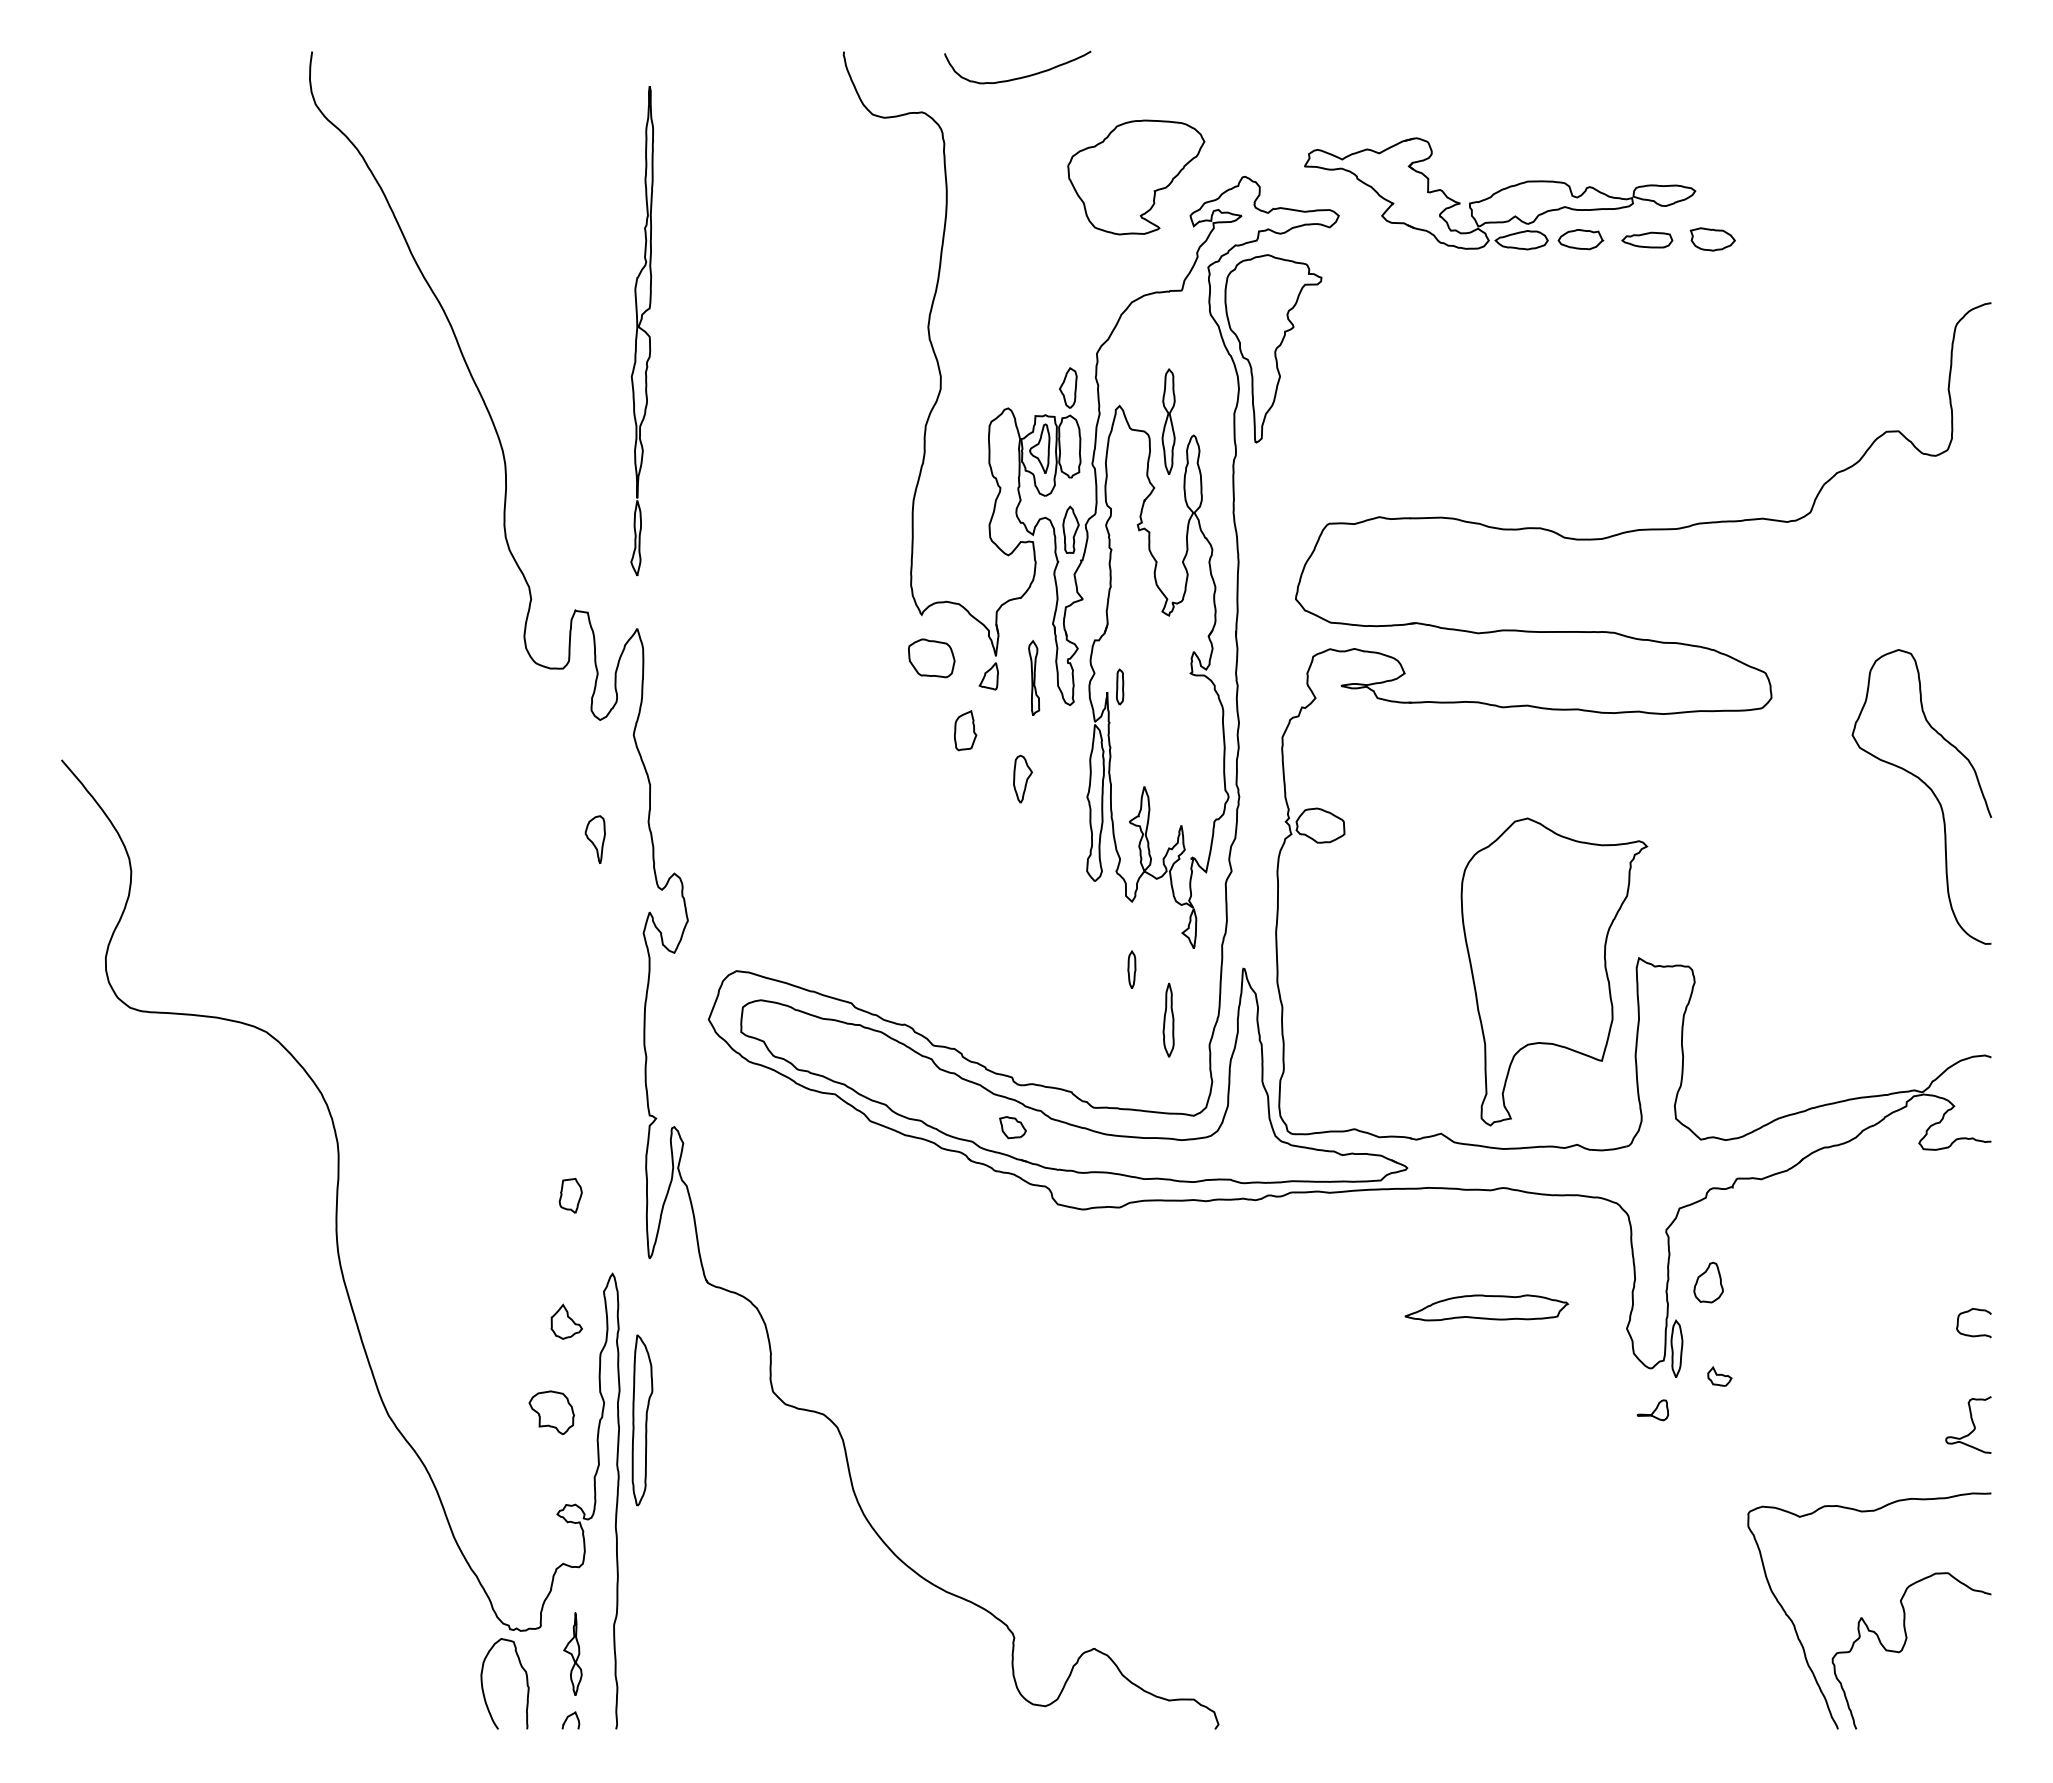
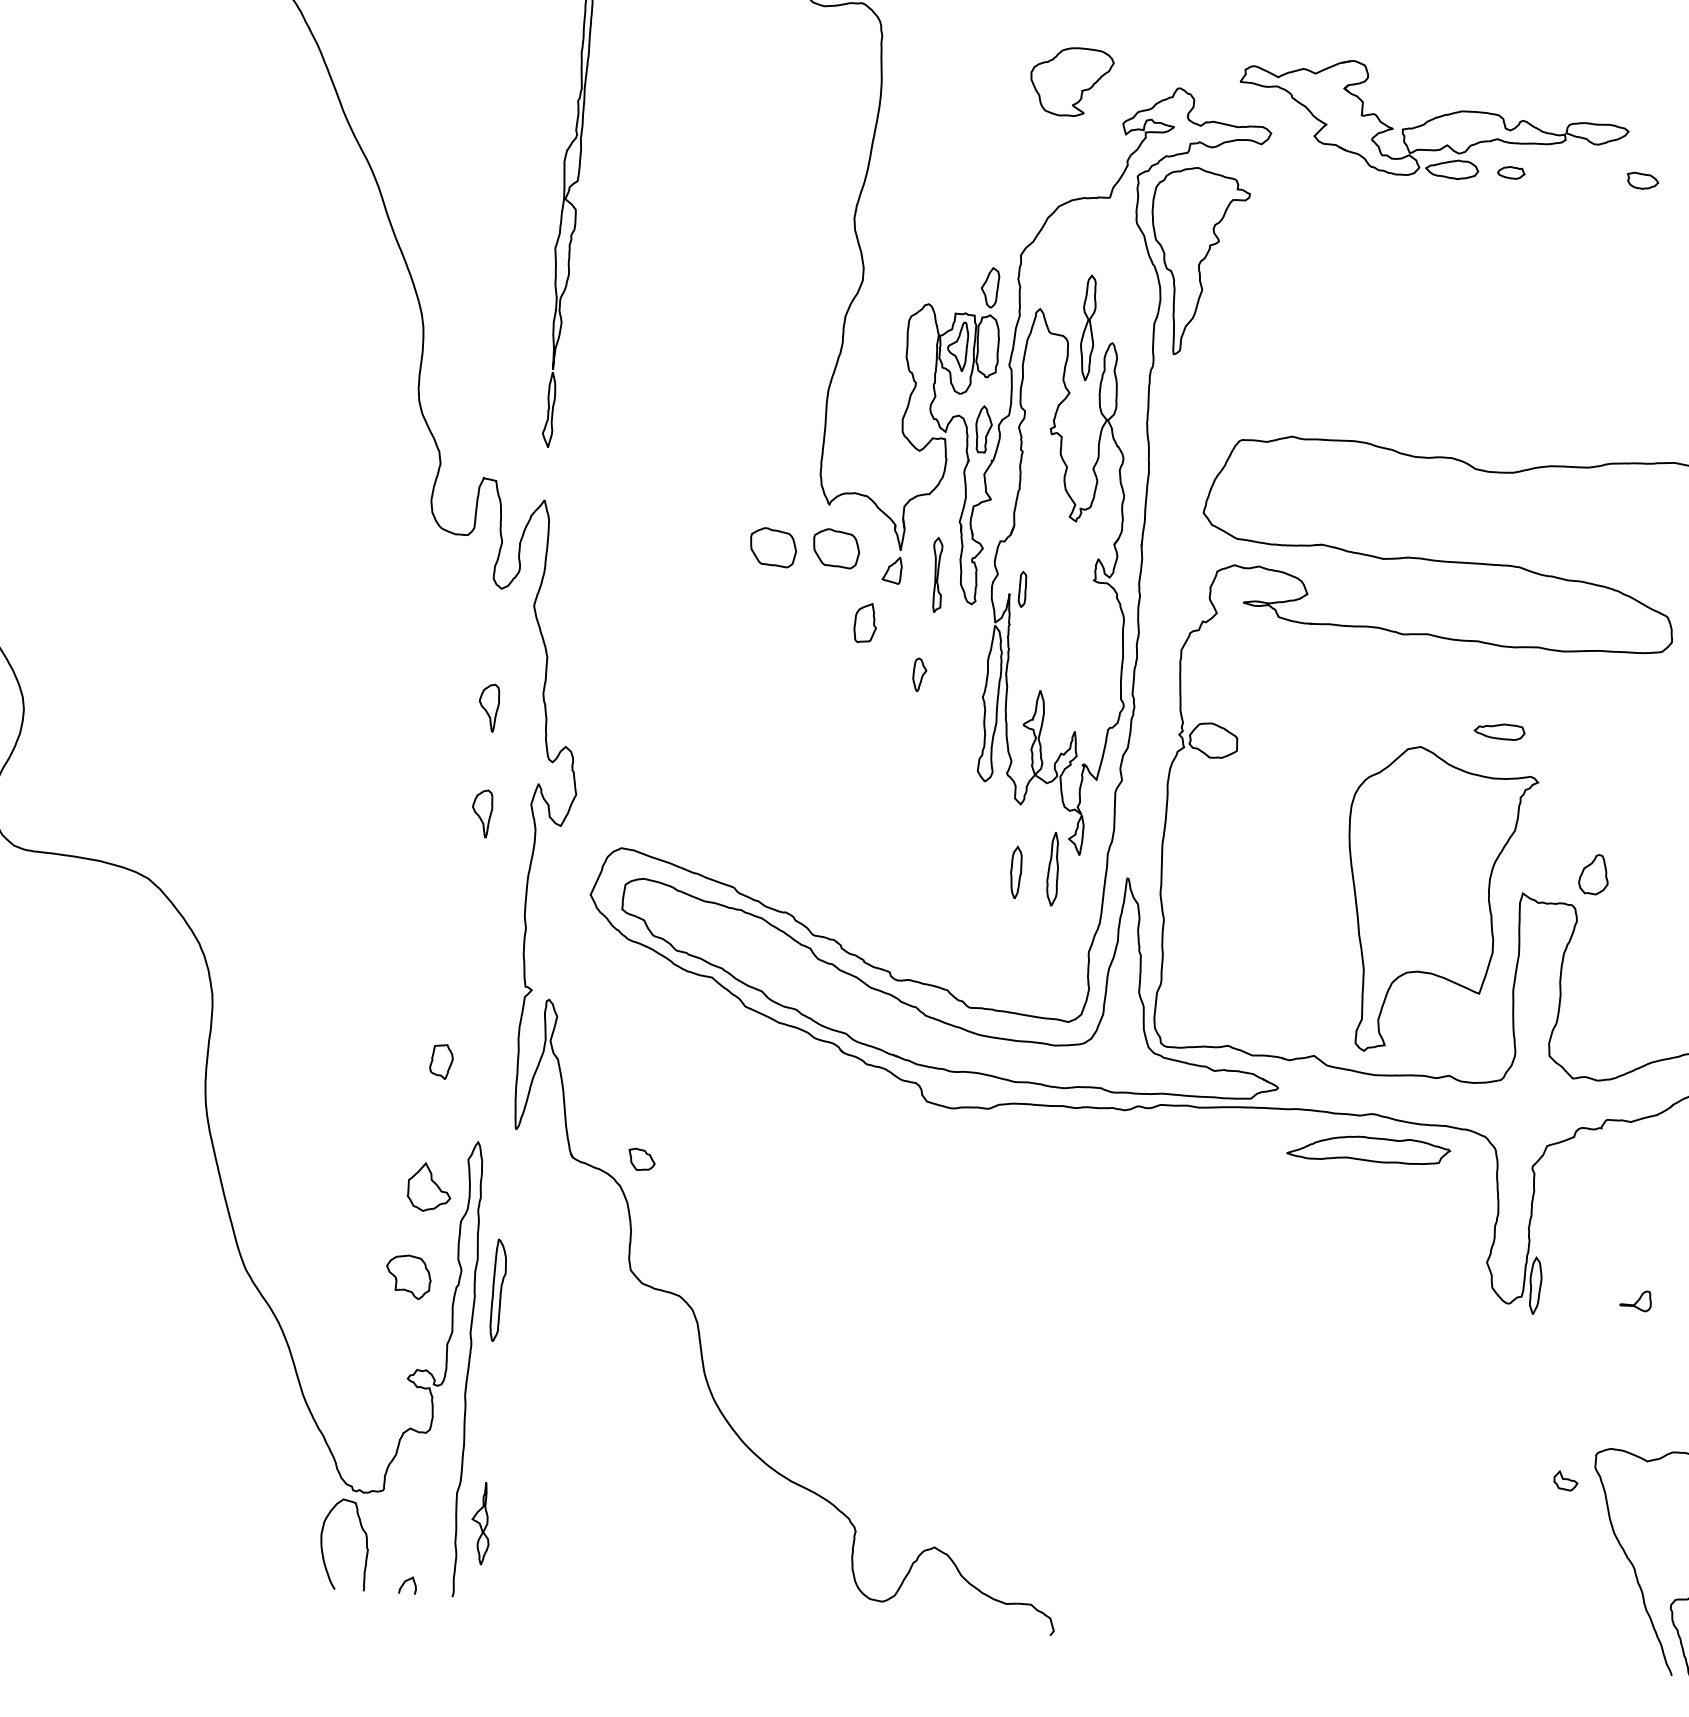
part: (1136, 177) -> (1071, 82), size x0.6
part: (1580, 239) -> (1510, 172), size x0.6
part: (1647, 239) -> (1499, 731), moved
part: (1712, 239) -> (1642, 181), size x0.7
part: (868, 661) -> (773, 547), added
part: (1022, 778) -> (919, 674), size x0.7
part: (594, 945) -> (481, 813), added
part: (1131, 969) -> (1015, 872), size x1.4
part: (1168, 1019) -> (1053, 868), moved
part: (1012, 1127) -> (641, 1159), moved
part: (1708, 1282) -> (1593, 874), moved
part: (1486, 1307) -> (1368, 1149), moved
part: (566, 1321) -> (429, 1186), size x1.4
part: (1719, 1376) -> (1565, 1480), moved
part: (1652, 1410) -> (1635, 1300), moved
part: (642, 1420) -> (498, 1290), size x0.6
part: (572, 1653) -> (480, 1522), moved

